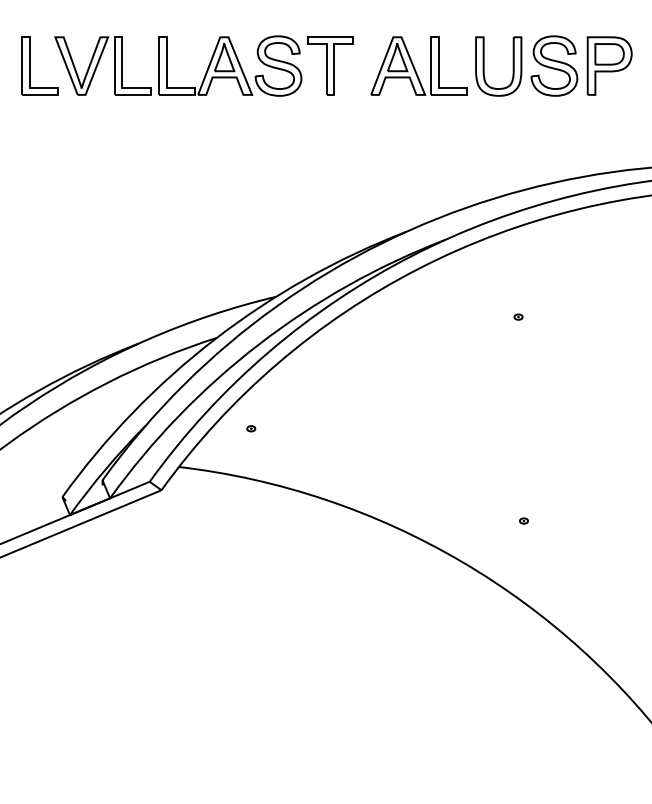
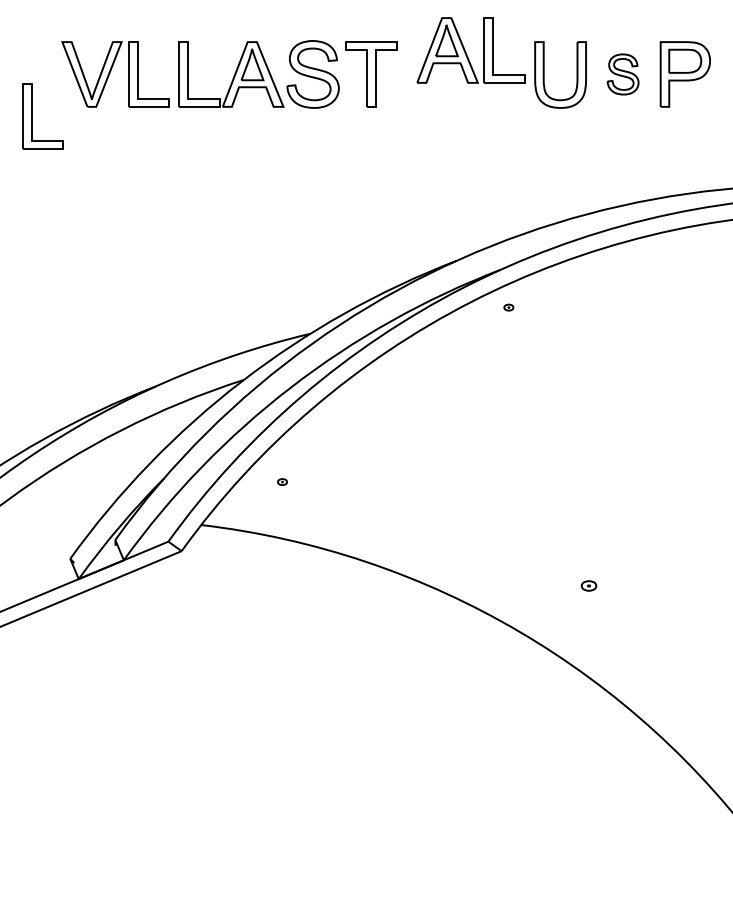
part: (30, 66) -> (32, 116), moved
part: (418, 66) -> (470, 50), moved
part: (553, 66) -> (622, 74), size x0.6
part: (518, 317) -> (508, 307), moved
part: (523, 520) -> (588, 585), size x1.6

